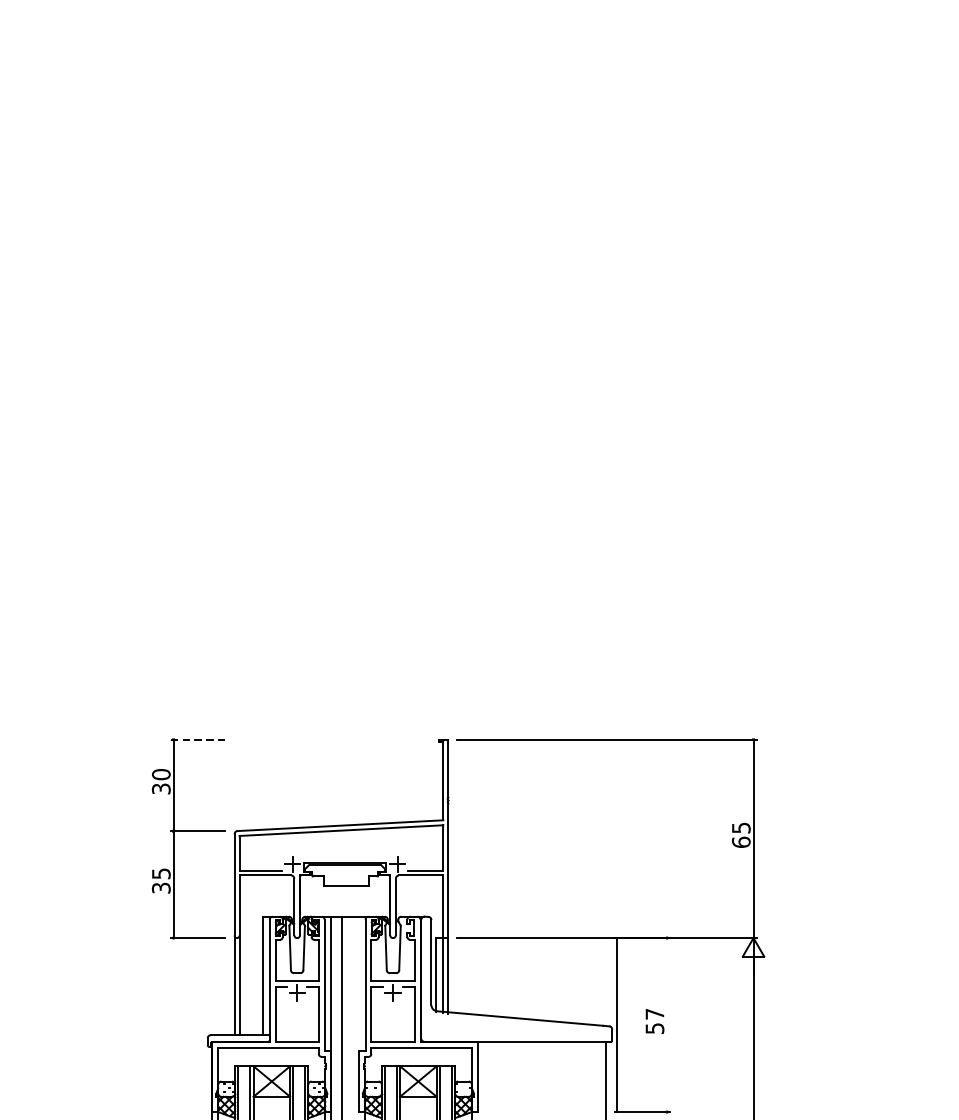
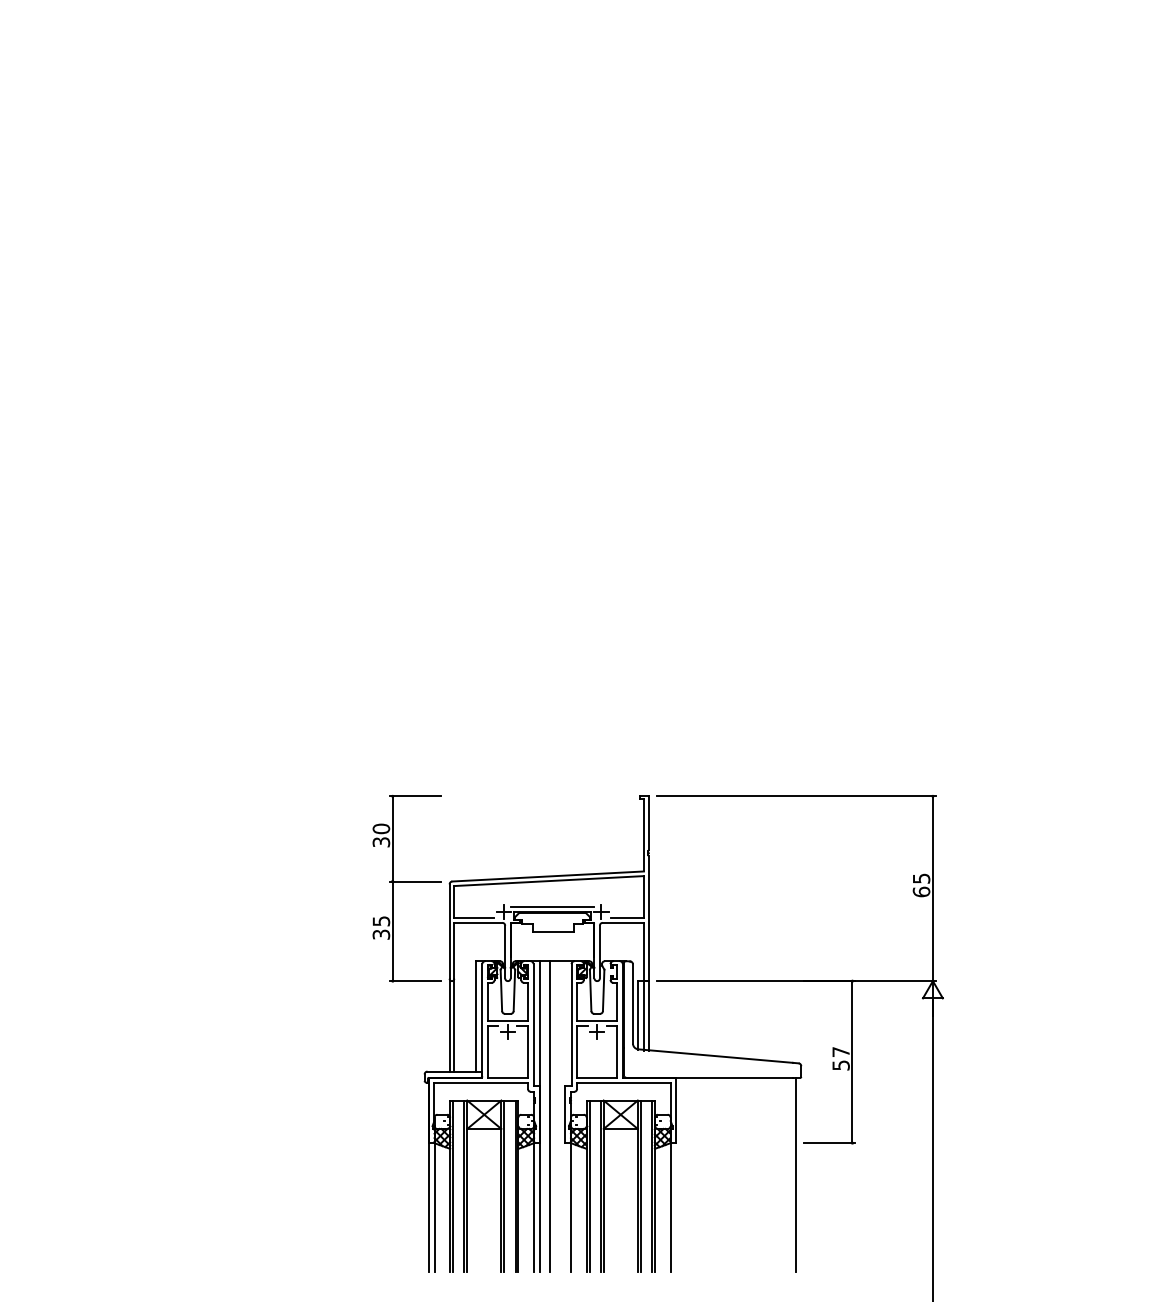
line: (197, 739) -> (415, 796), dashed -> solid
line: (345, 857) -> (552, 906), added
line: (616, 1025) -> (852, 1062), moved

